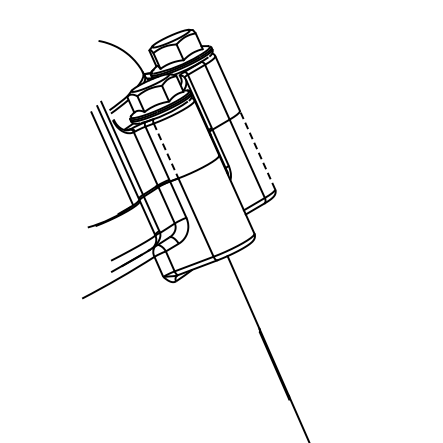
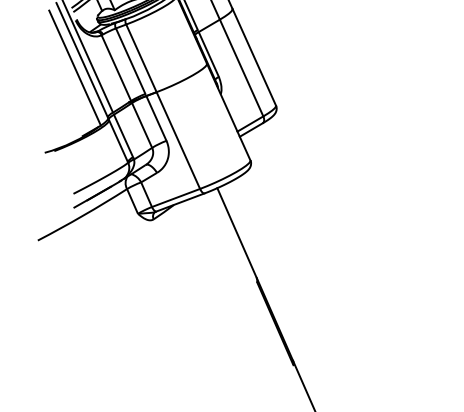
line: (257, 150) -> (254, 57), dashed -> solid
line: (166, 151) -> (141, 59), dashed -> solid

